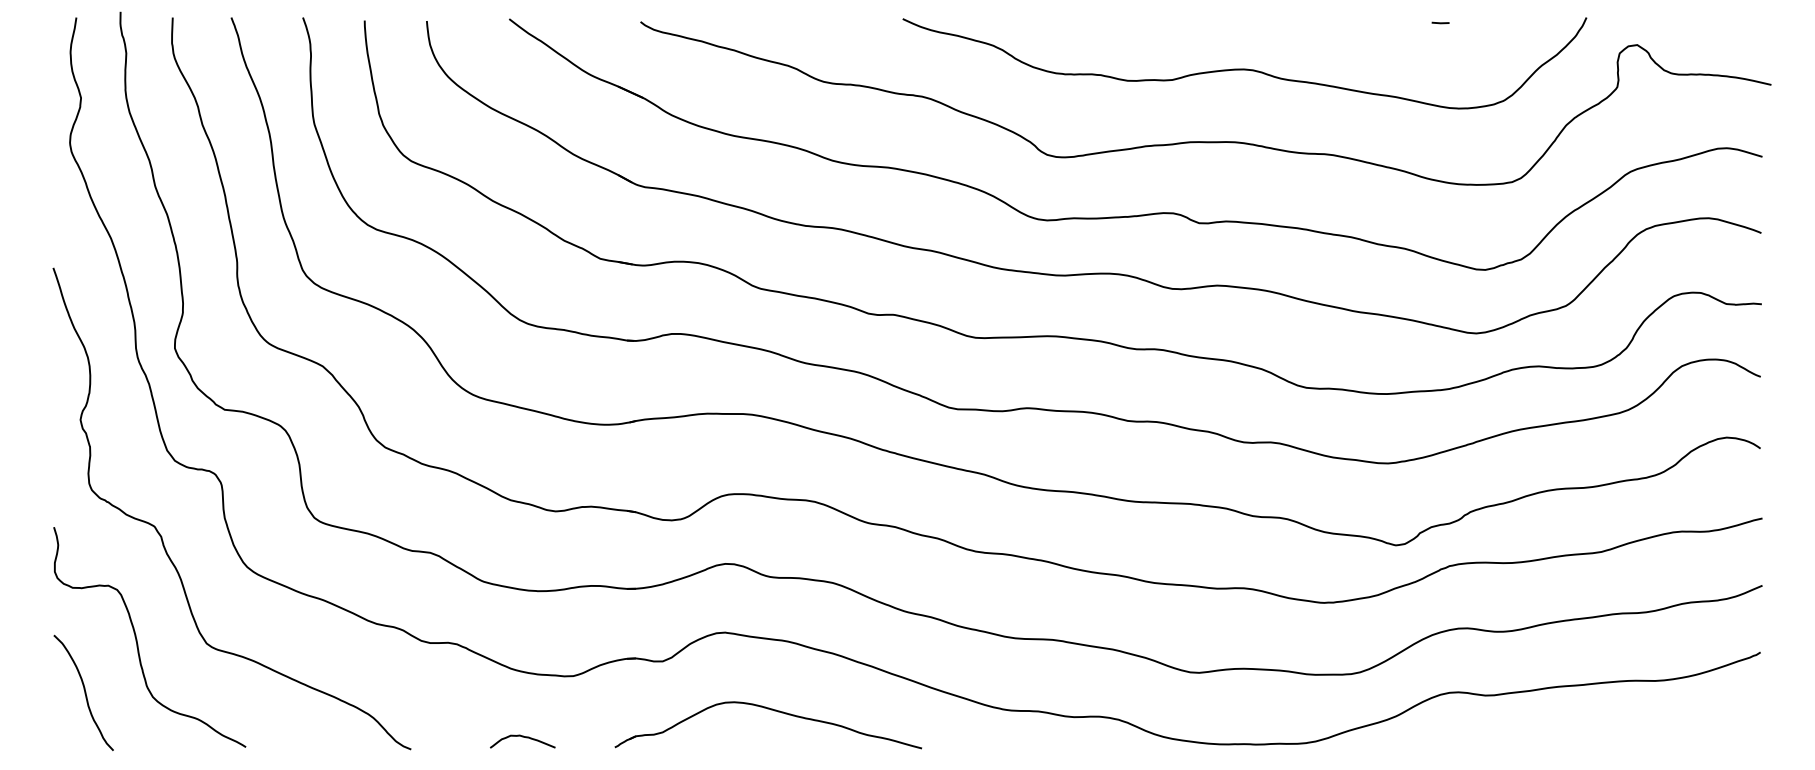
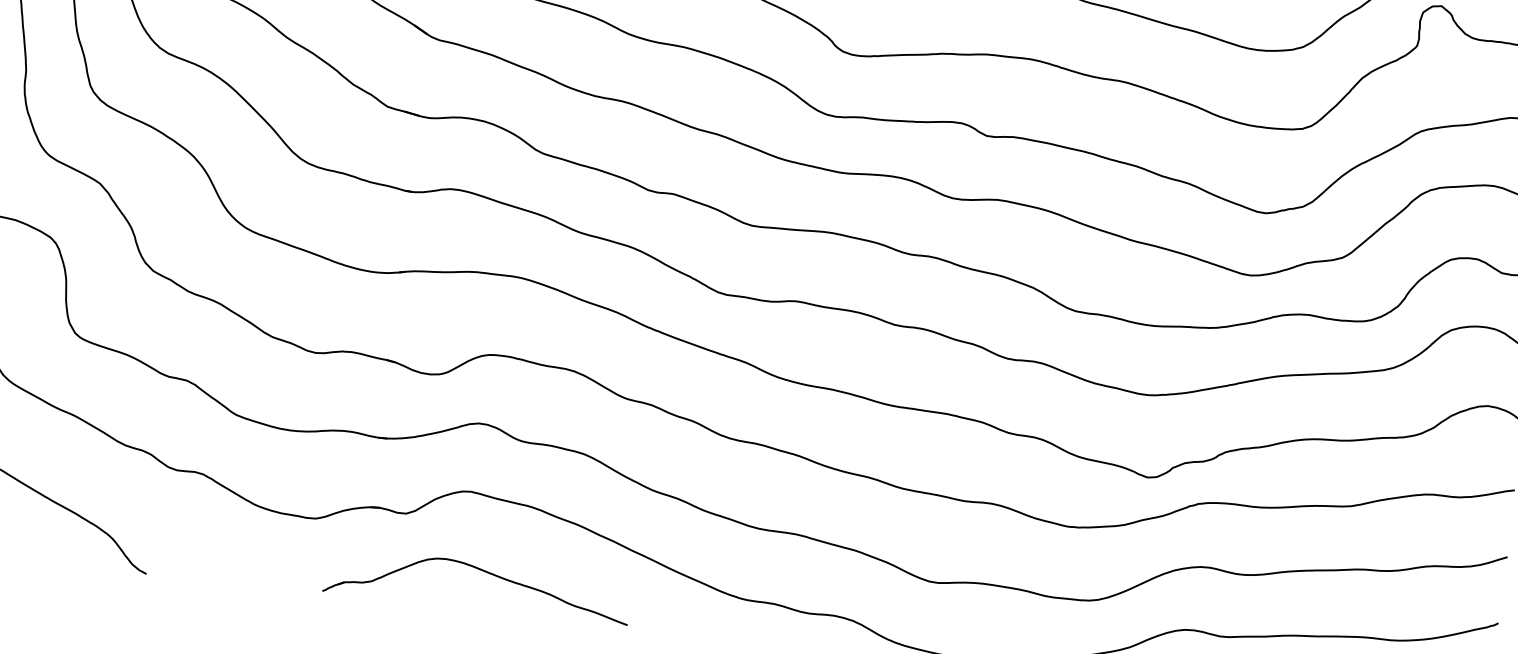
part: (774, 711) -> (484, 572), moved
curve: (522, 737) -> (258, 574), removed

